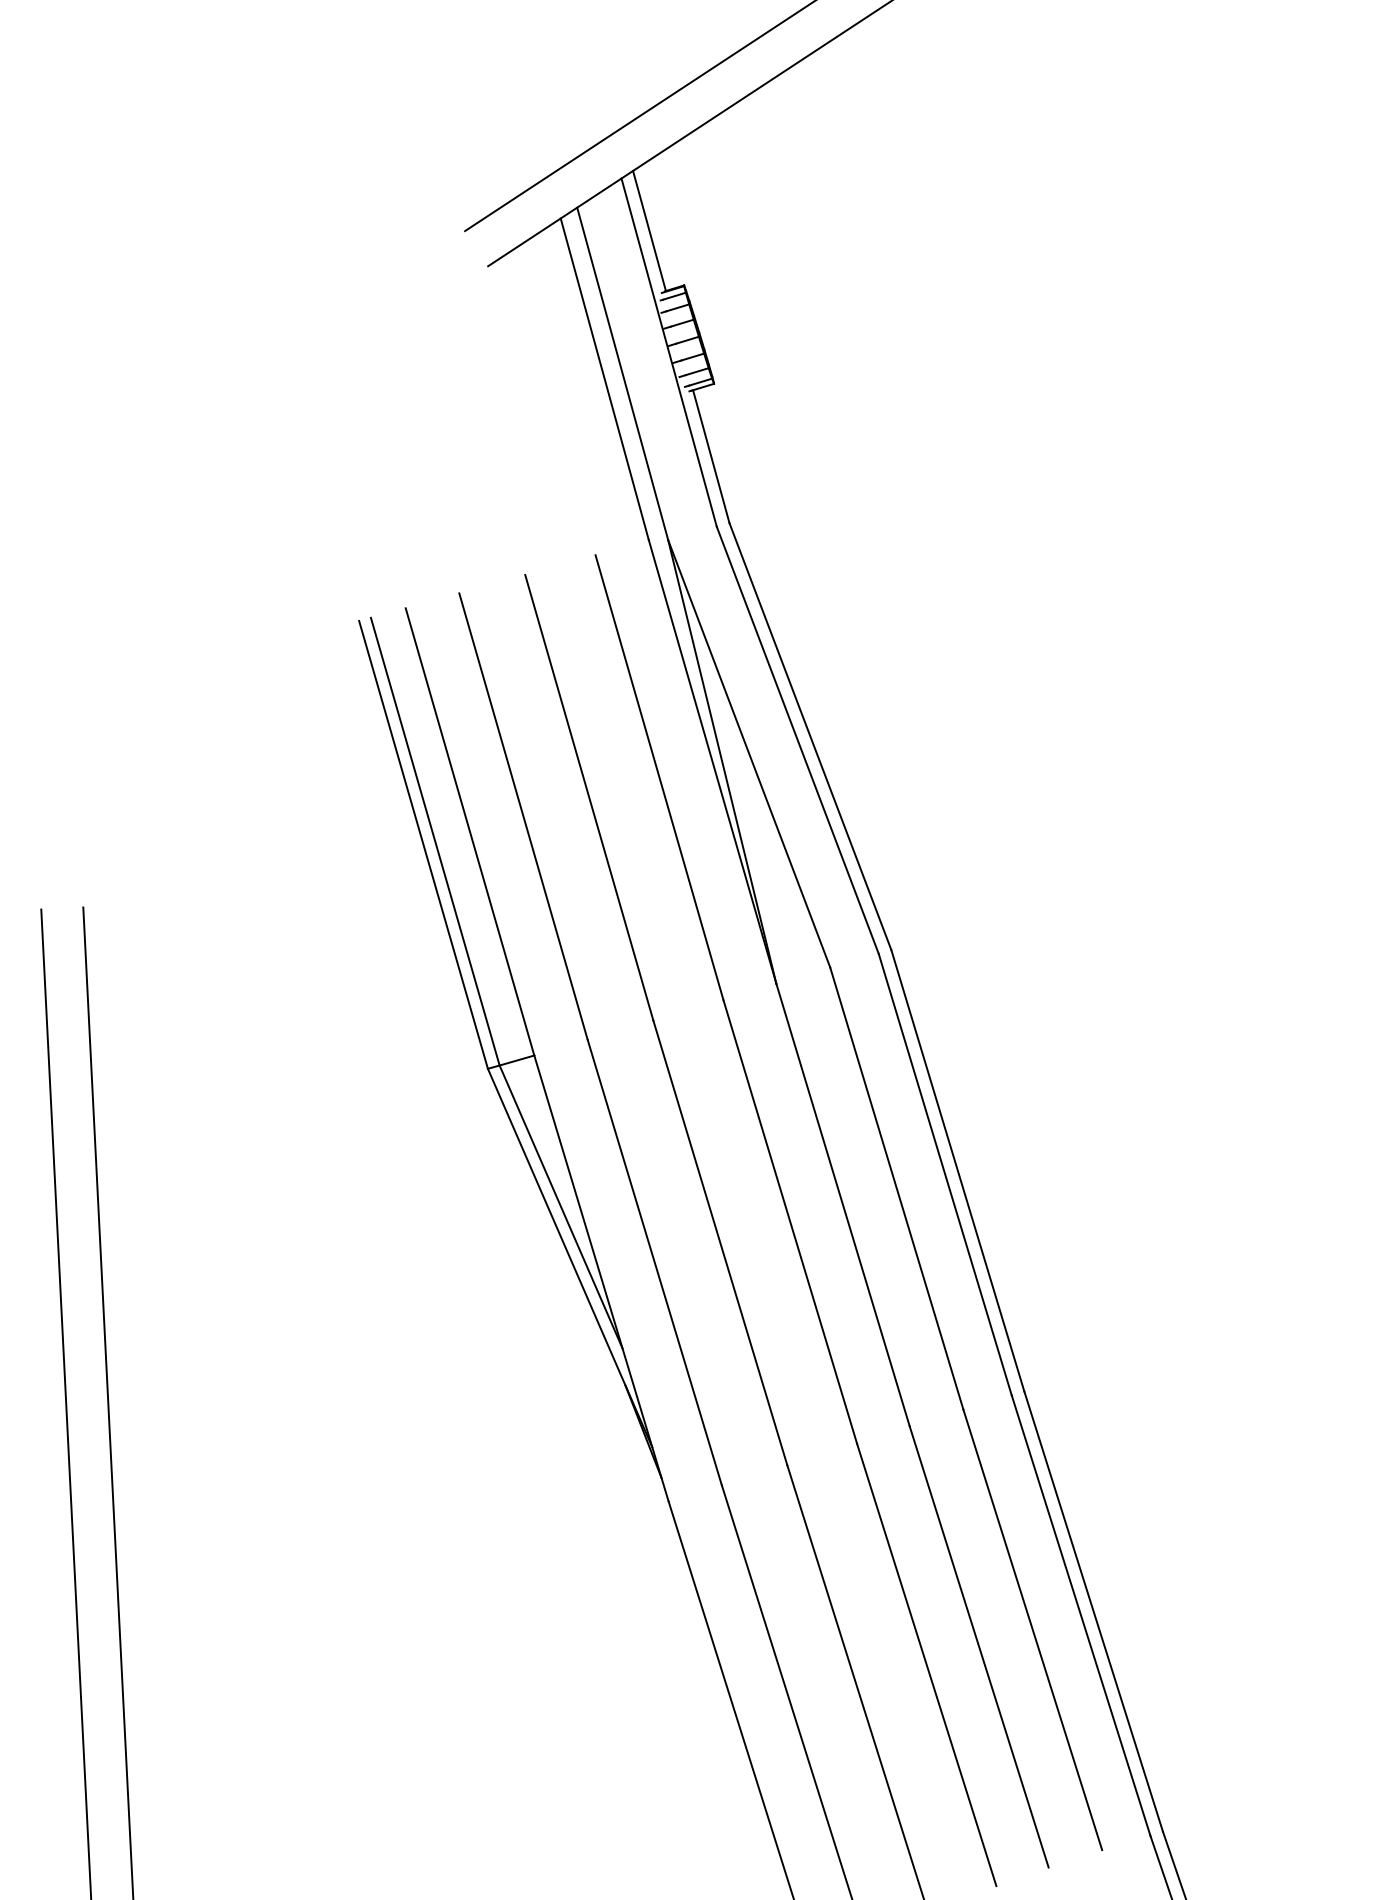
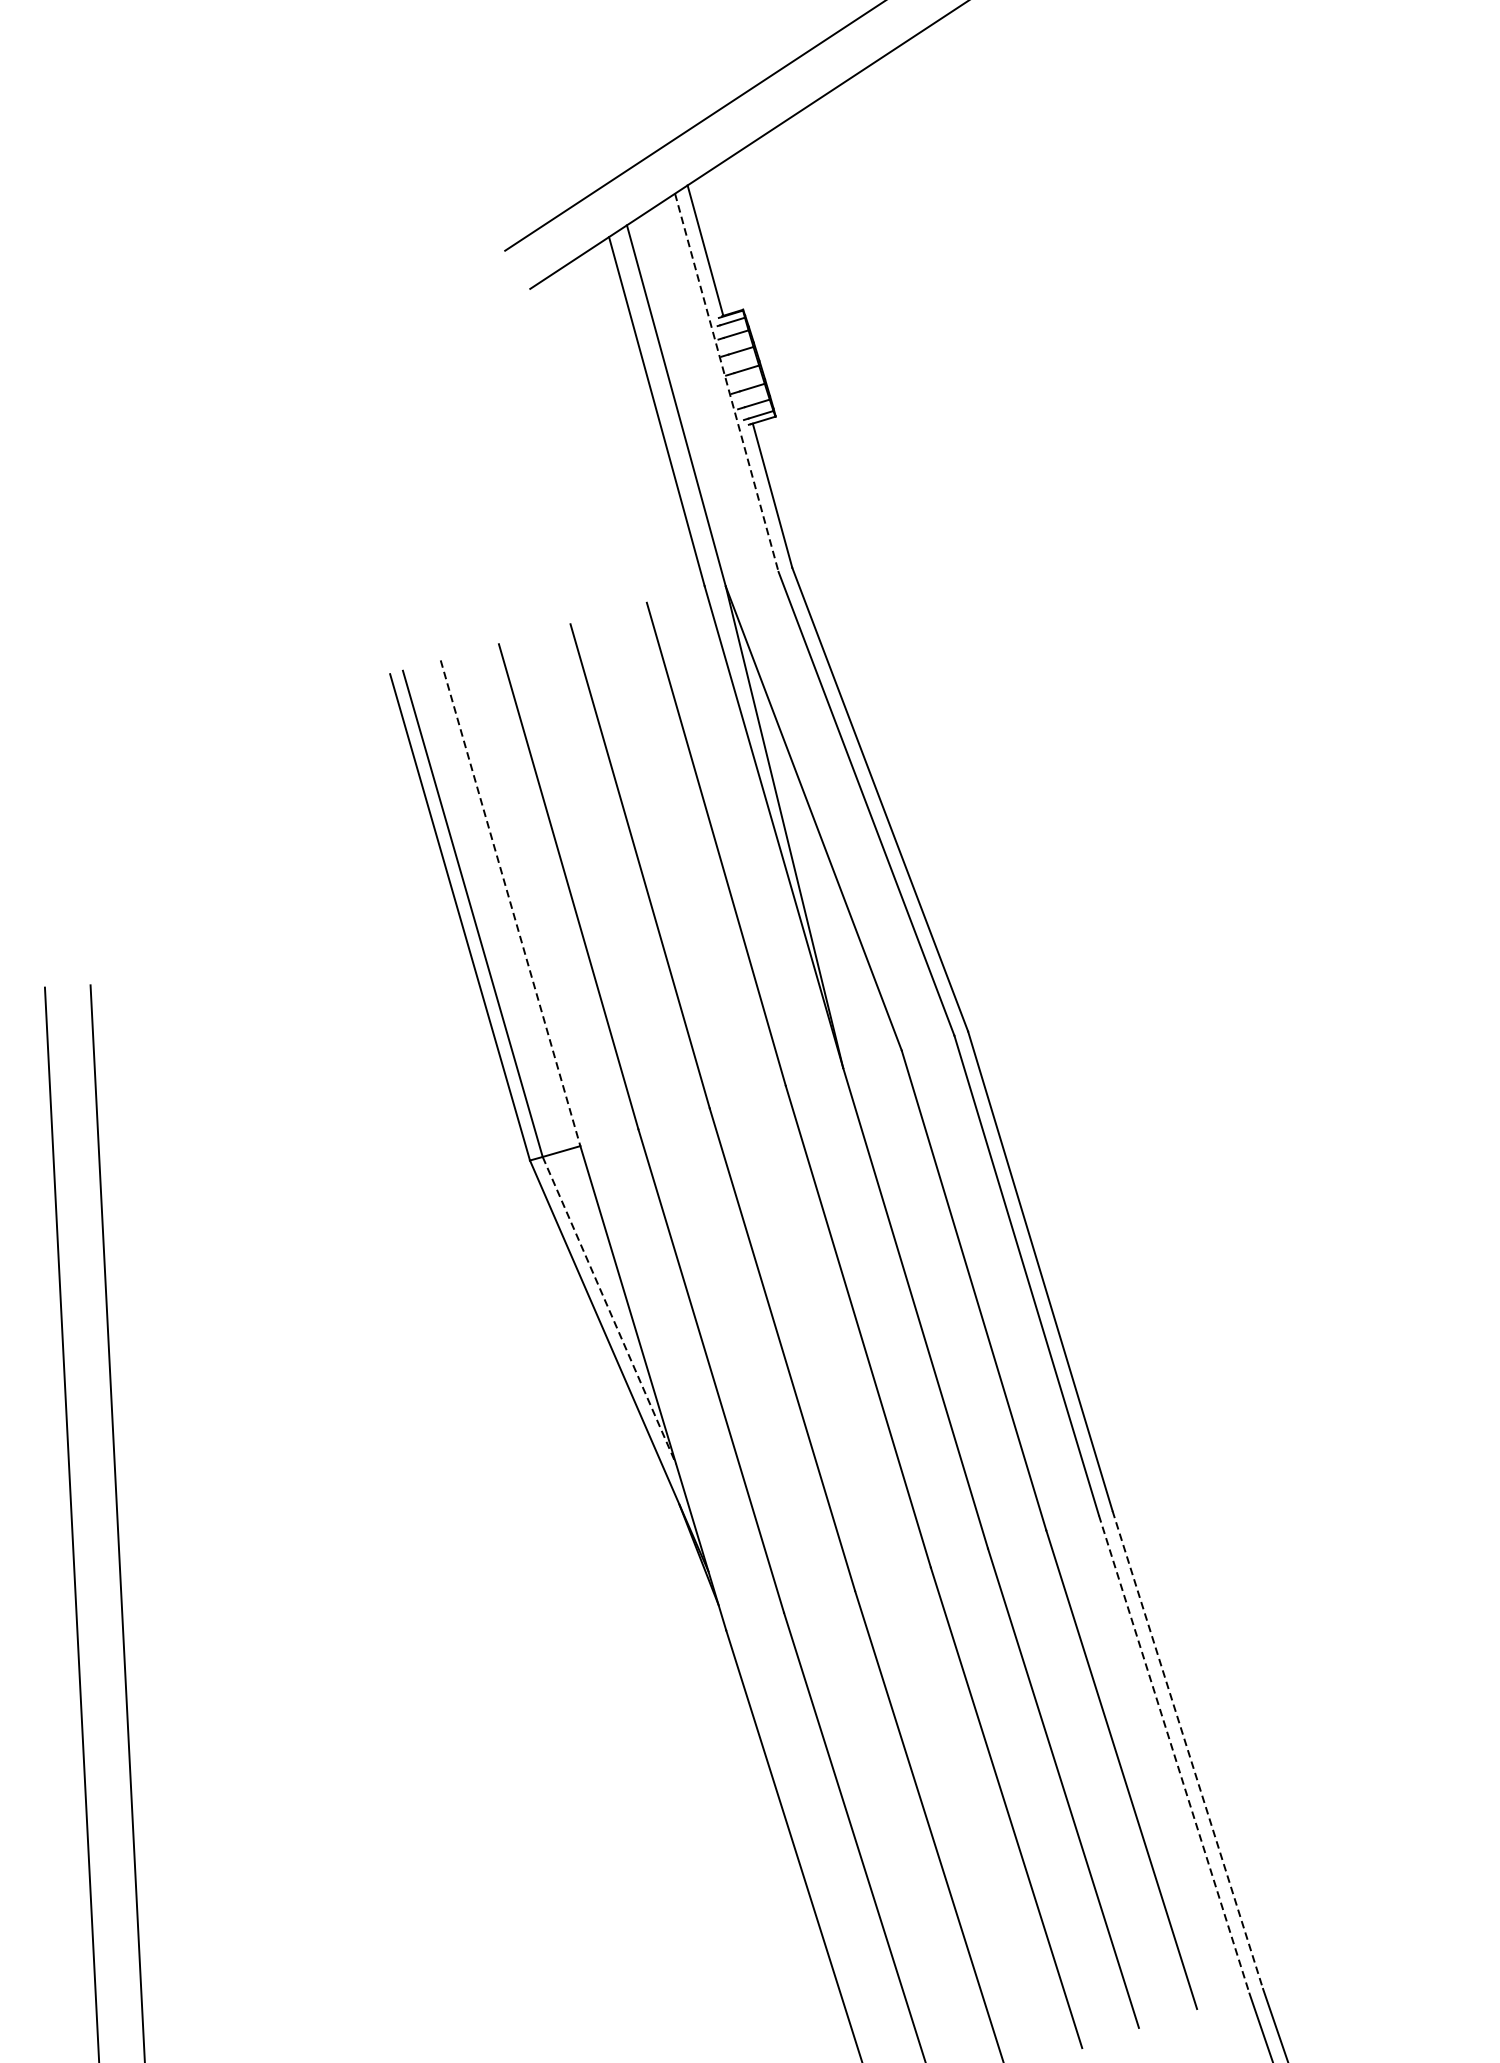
line: (669, 352) -> (727, 382), solid -> dashed
line: (470, 831) -> (511, 902), solid -> dashed
line: (561, 1207) -> (609, 1311), solid -> dashed
line: (1093, 1611) -> (1187, 1749), solid -> dashed
line: (1081, 1615) -> (1174, 1754), solid -> dashed

